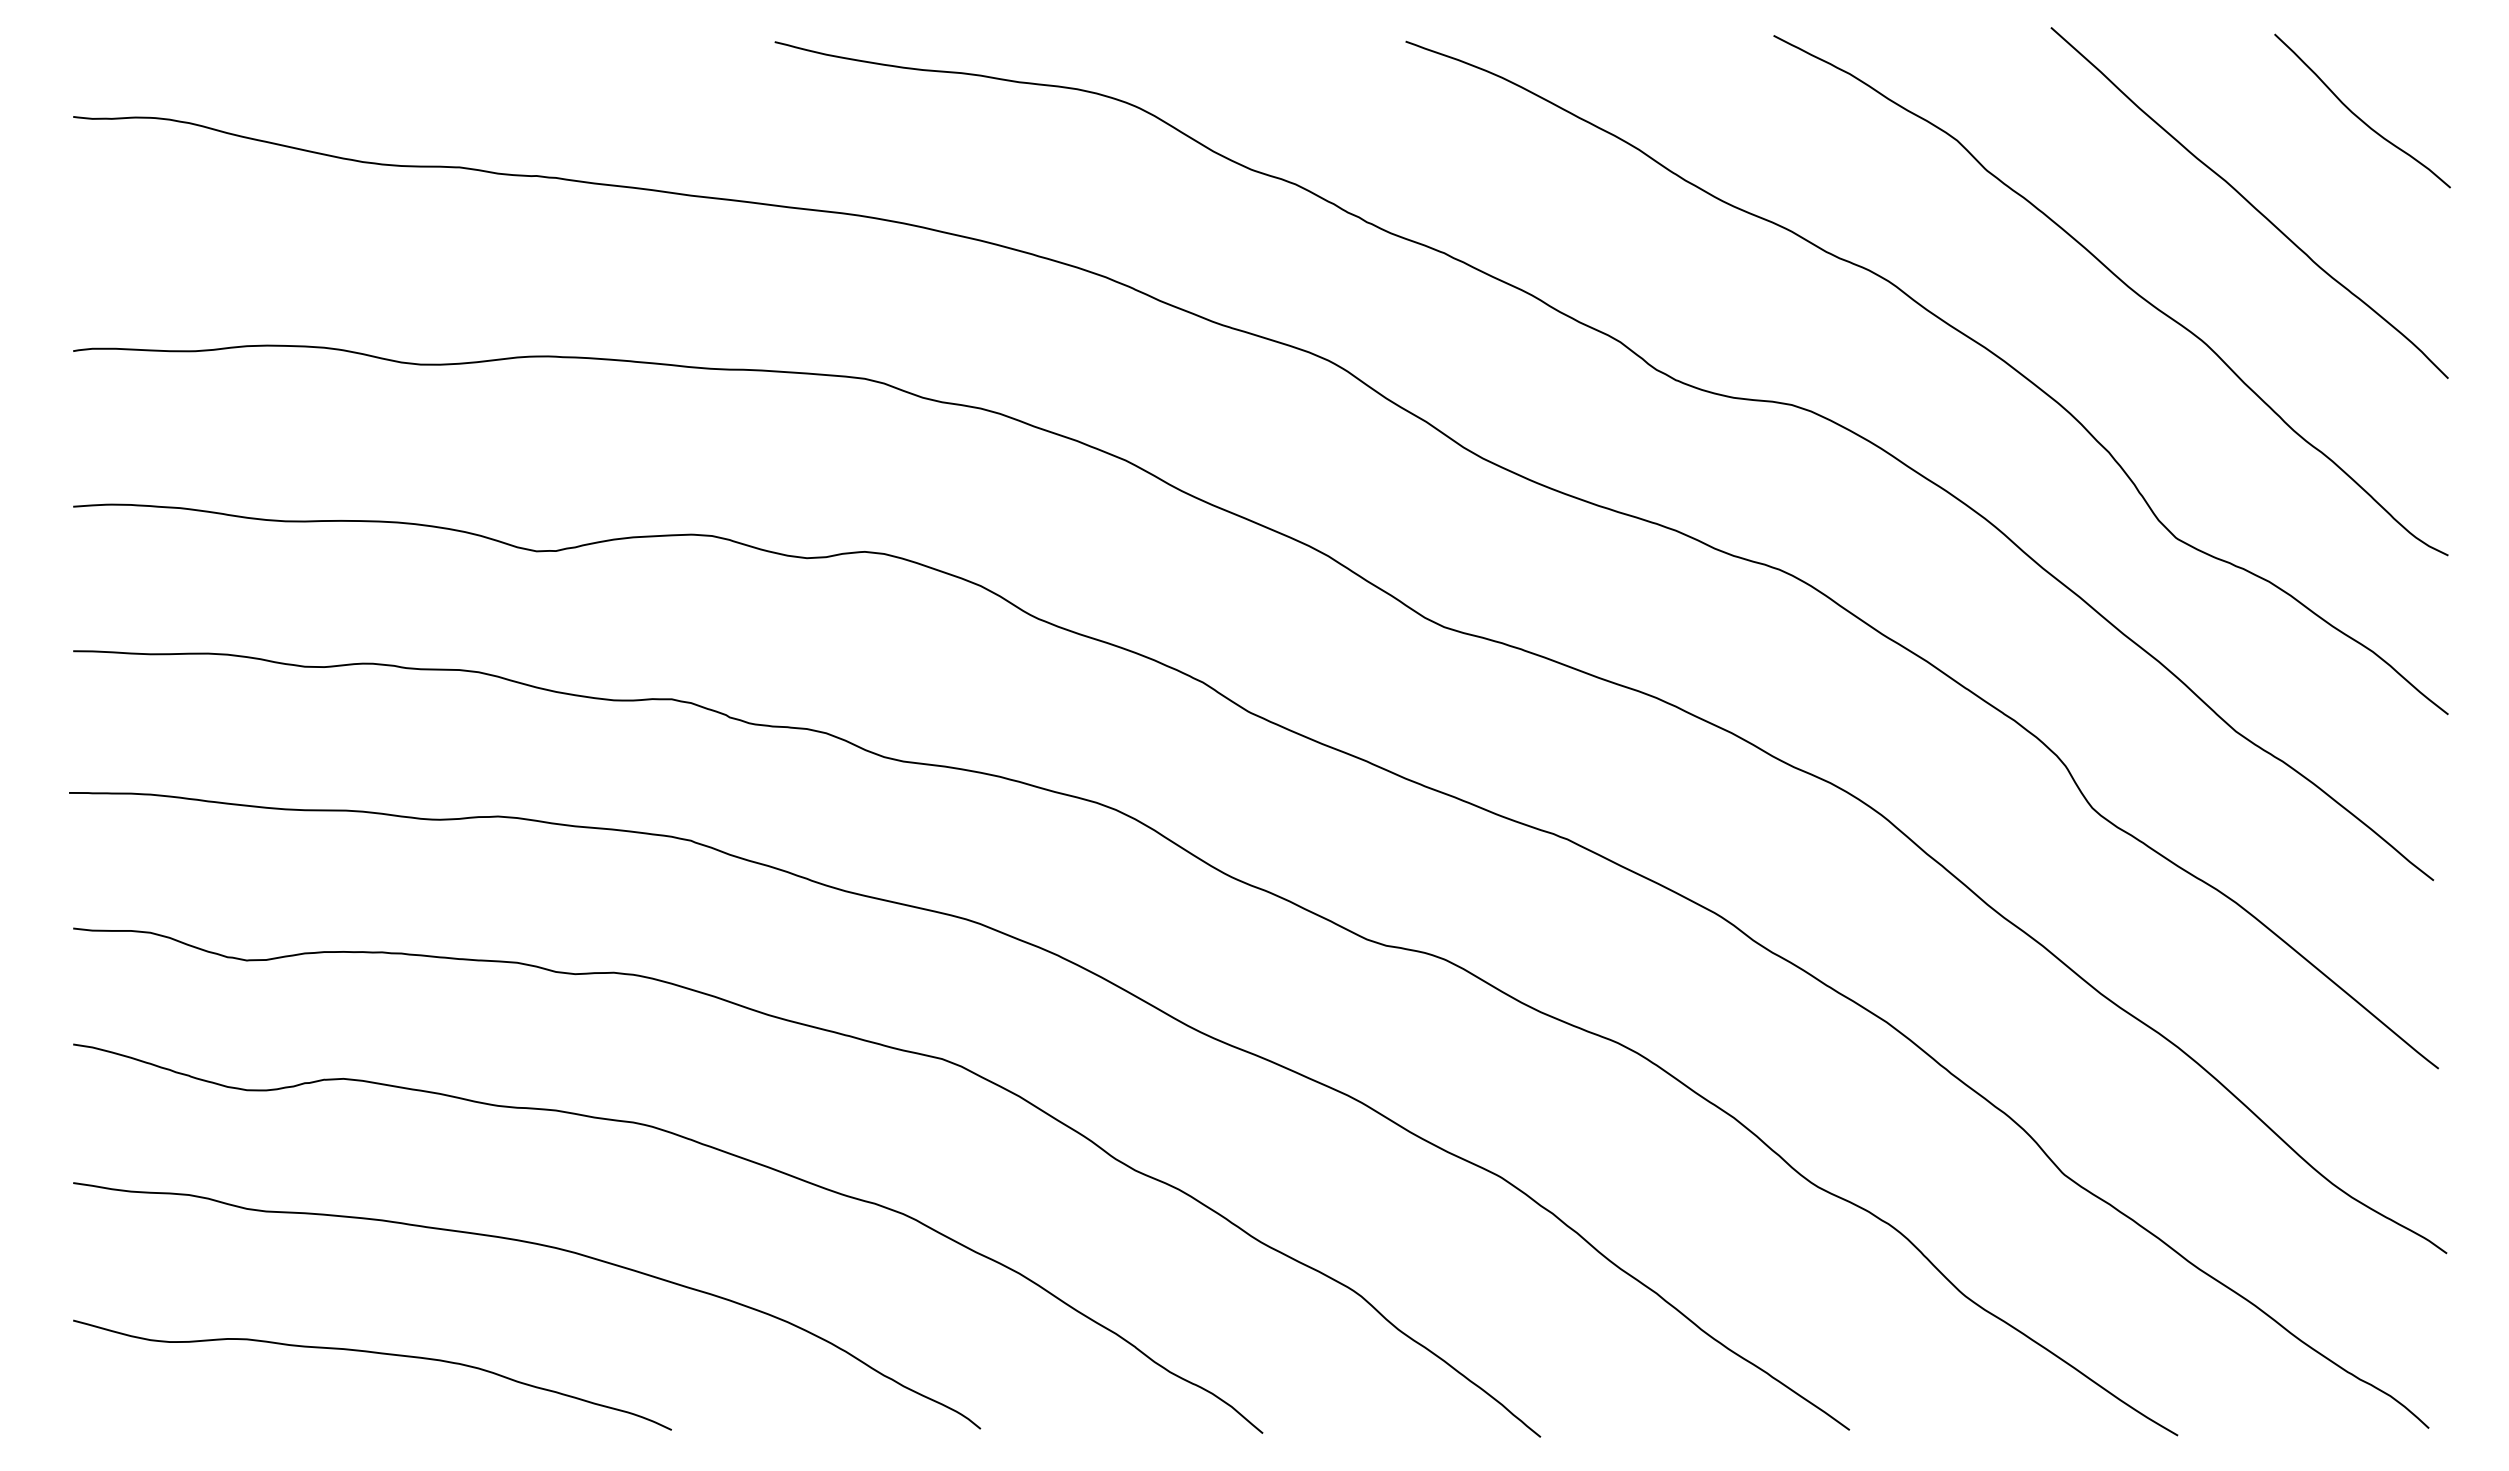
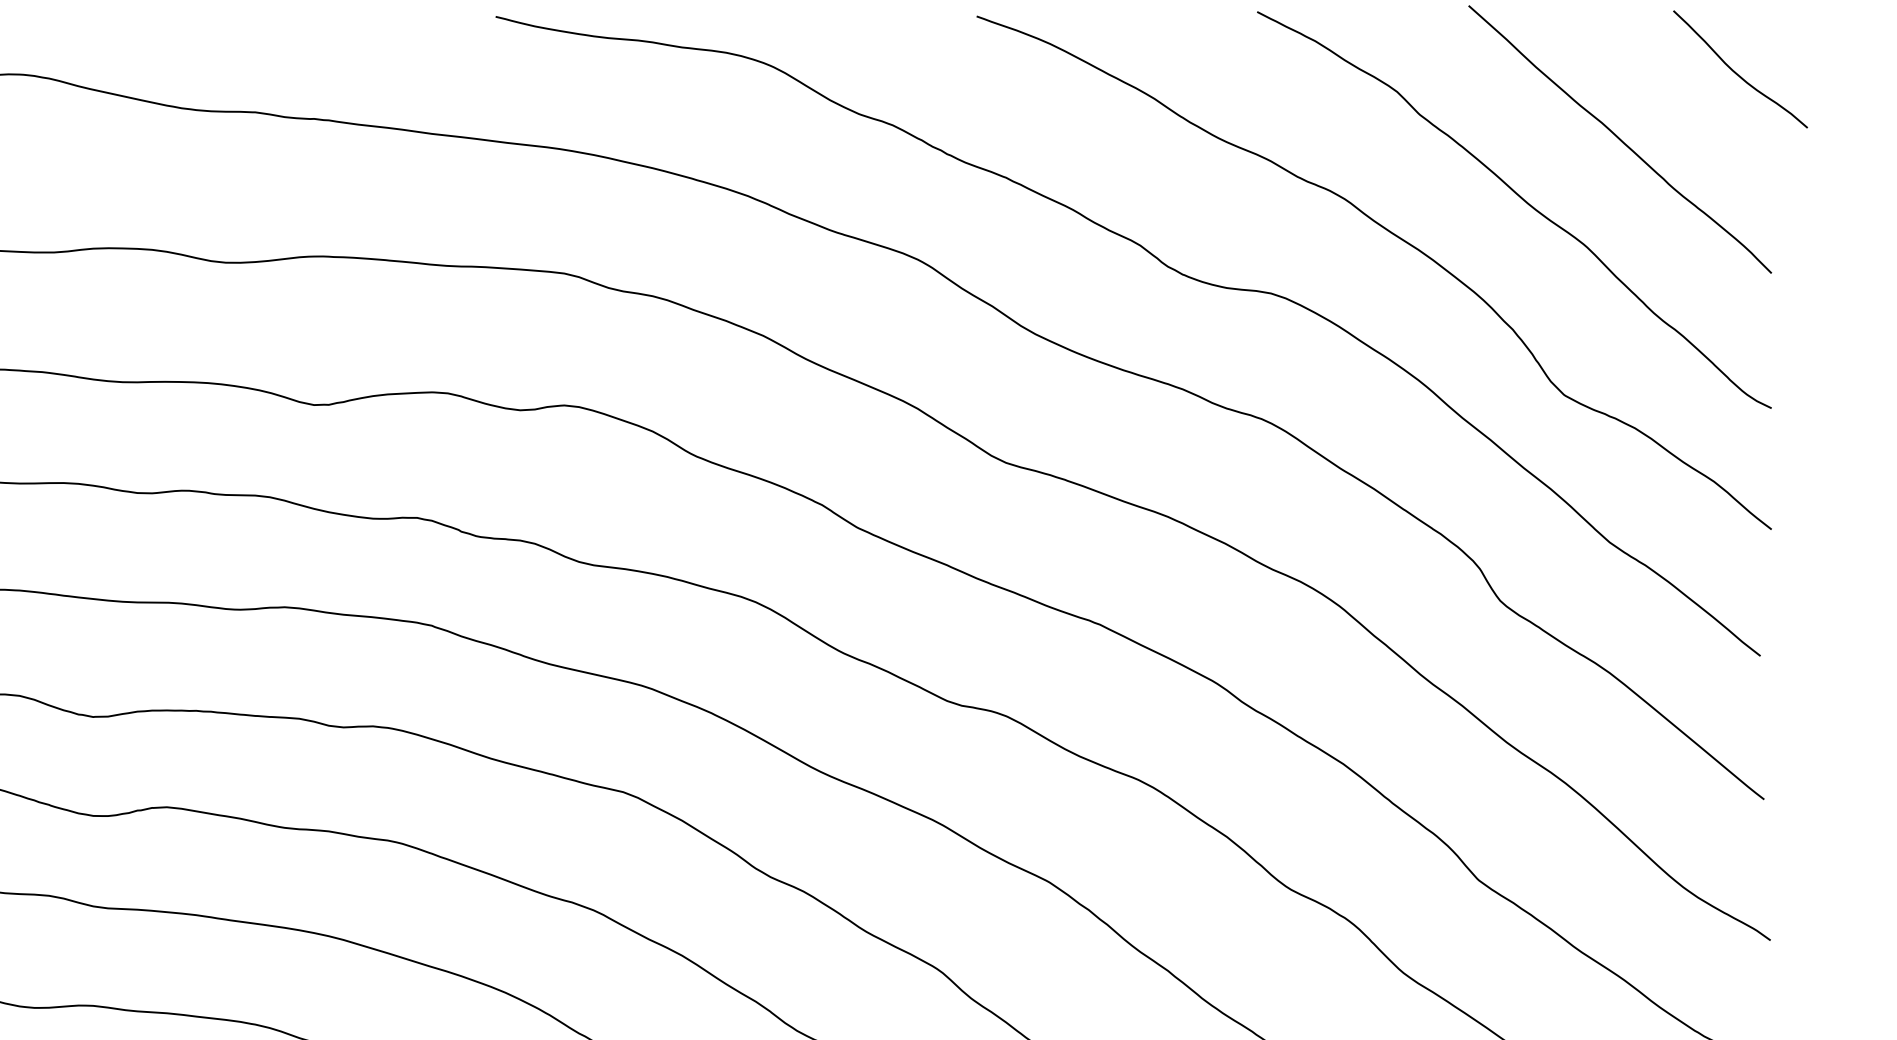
curve: (2357, 115) -> (1736, 72), moved

